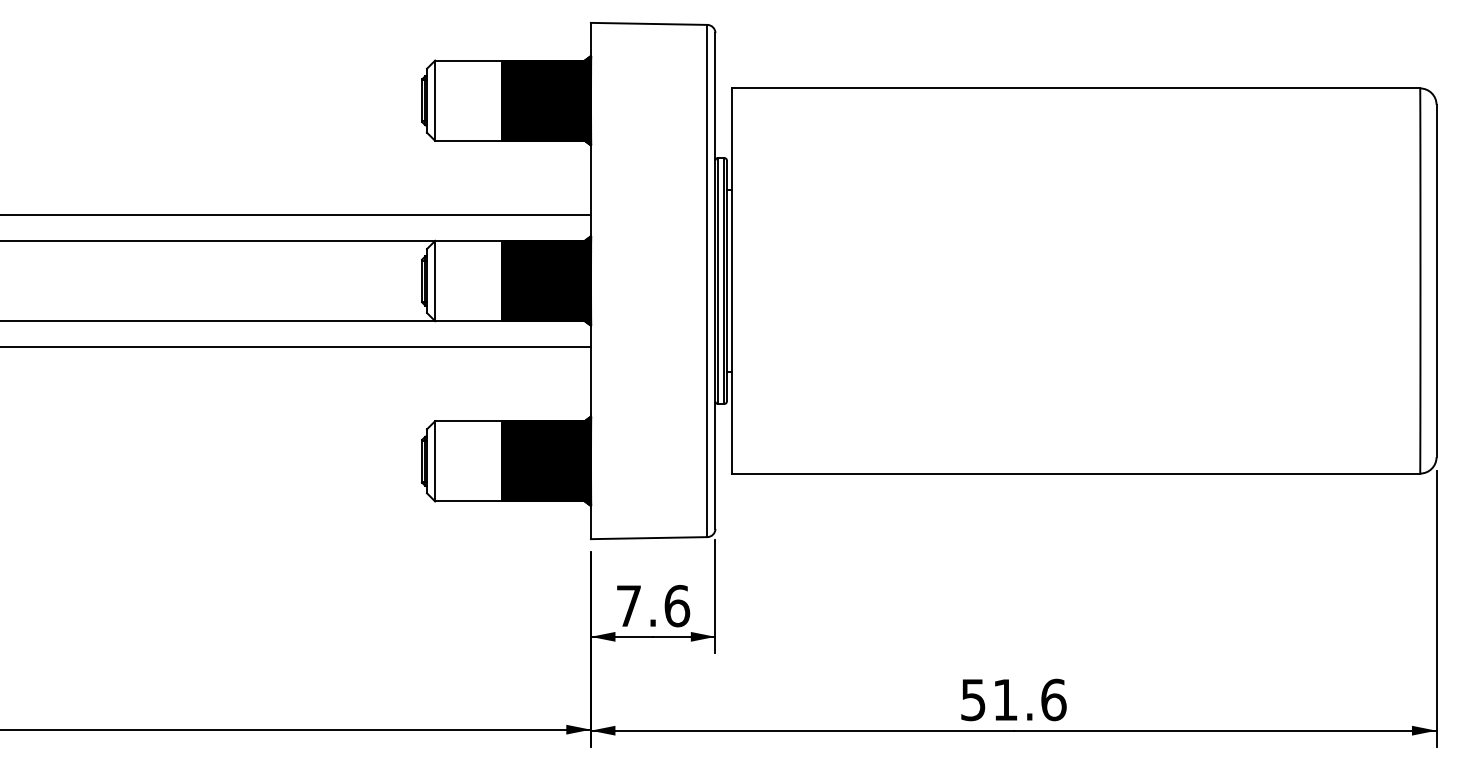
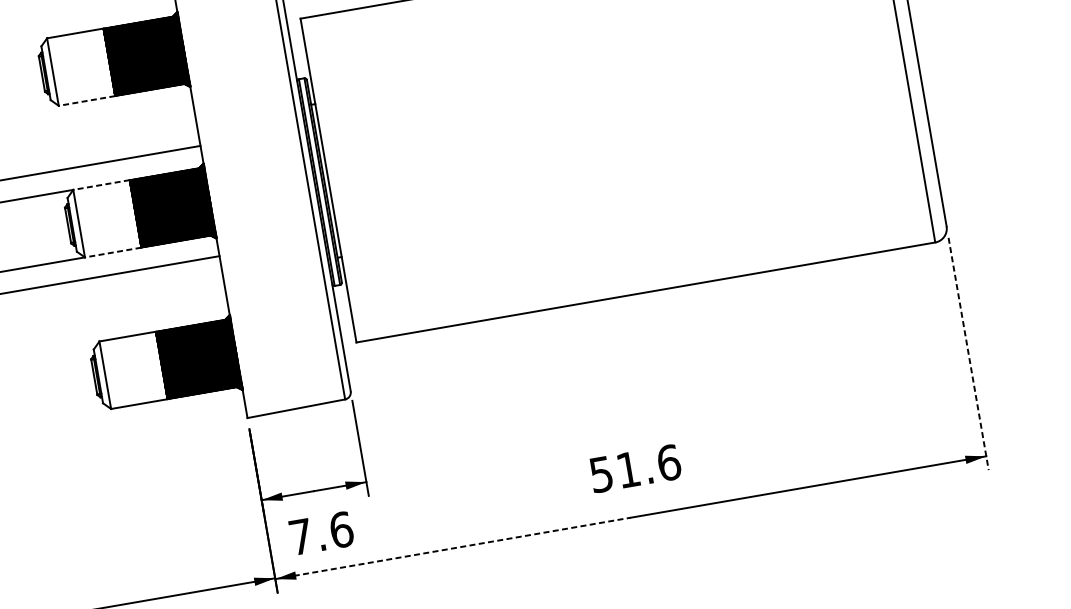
line: (468, 140) -> (86, 100), solid -> dashed
line: (468, 240) -> (101, 184), solid -> dashed
line: (468, 321) -> (113, 252), solid -> dashed
text: (653, 606) -> (321, 533), moved
line: (1436, 609) -> (968, 354), solid -> dashed
text: (1013, 699) -> (635, 468), moved
line: (802, 730) -> (453, 548), solid -> dashed

